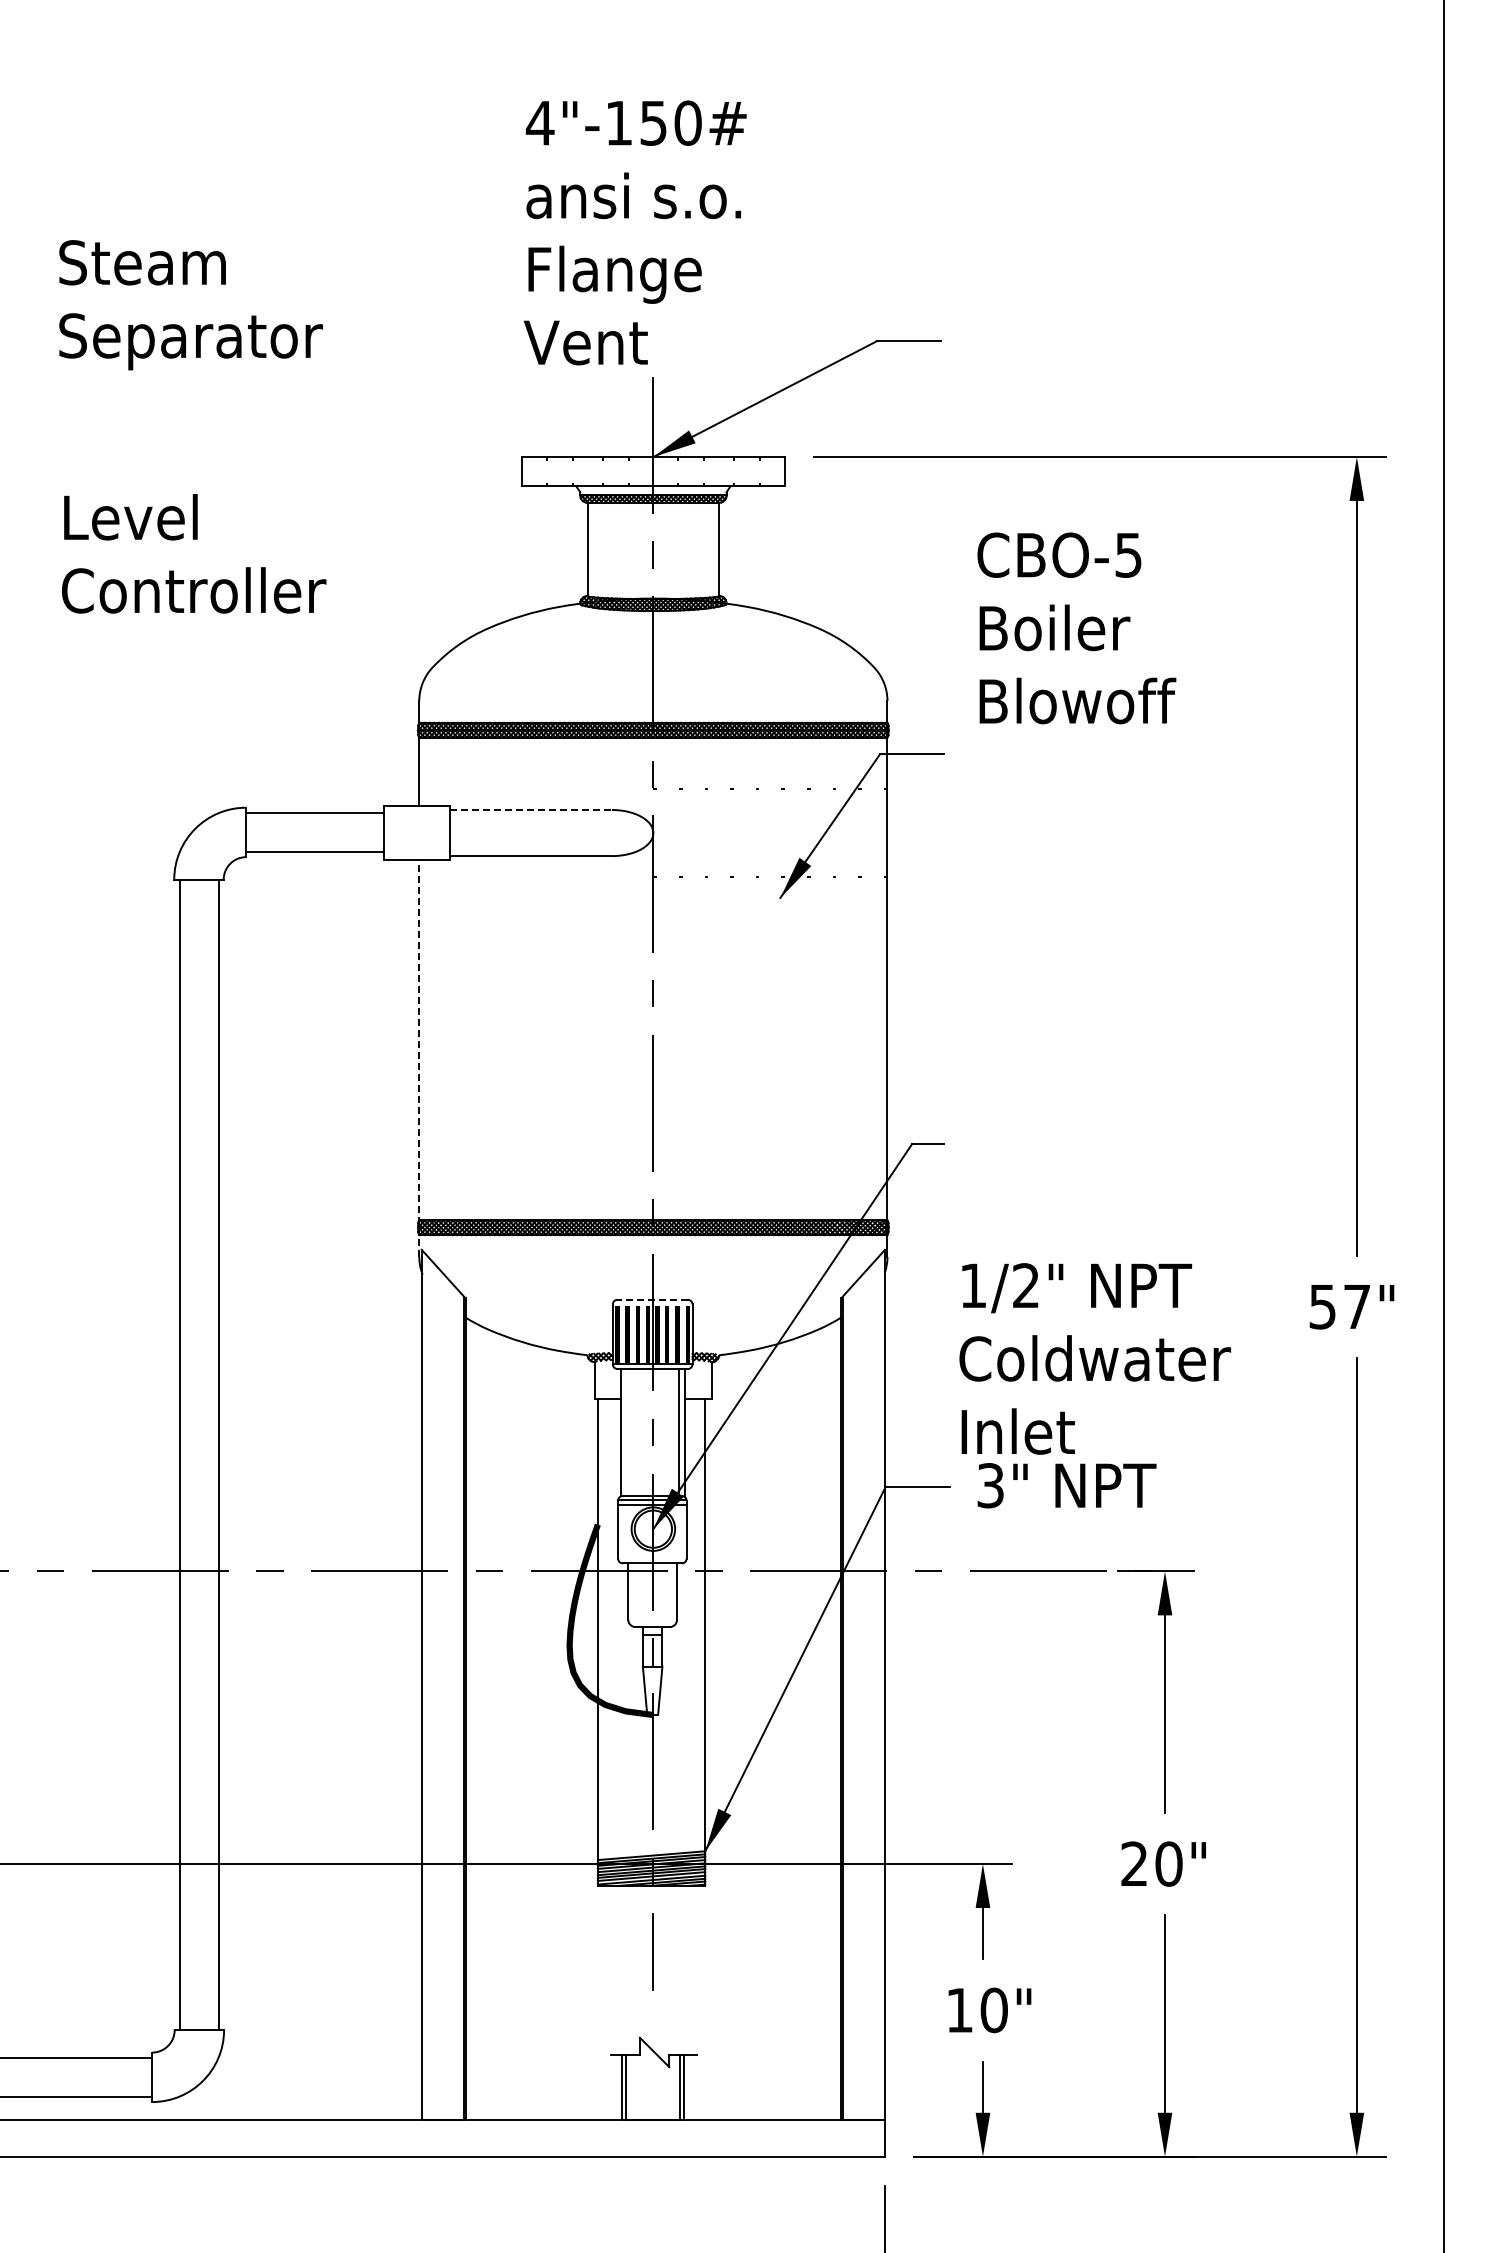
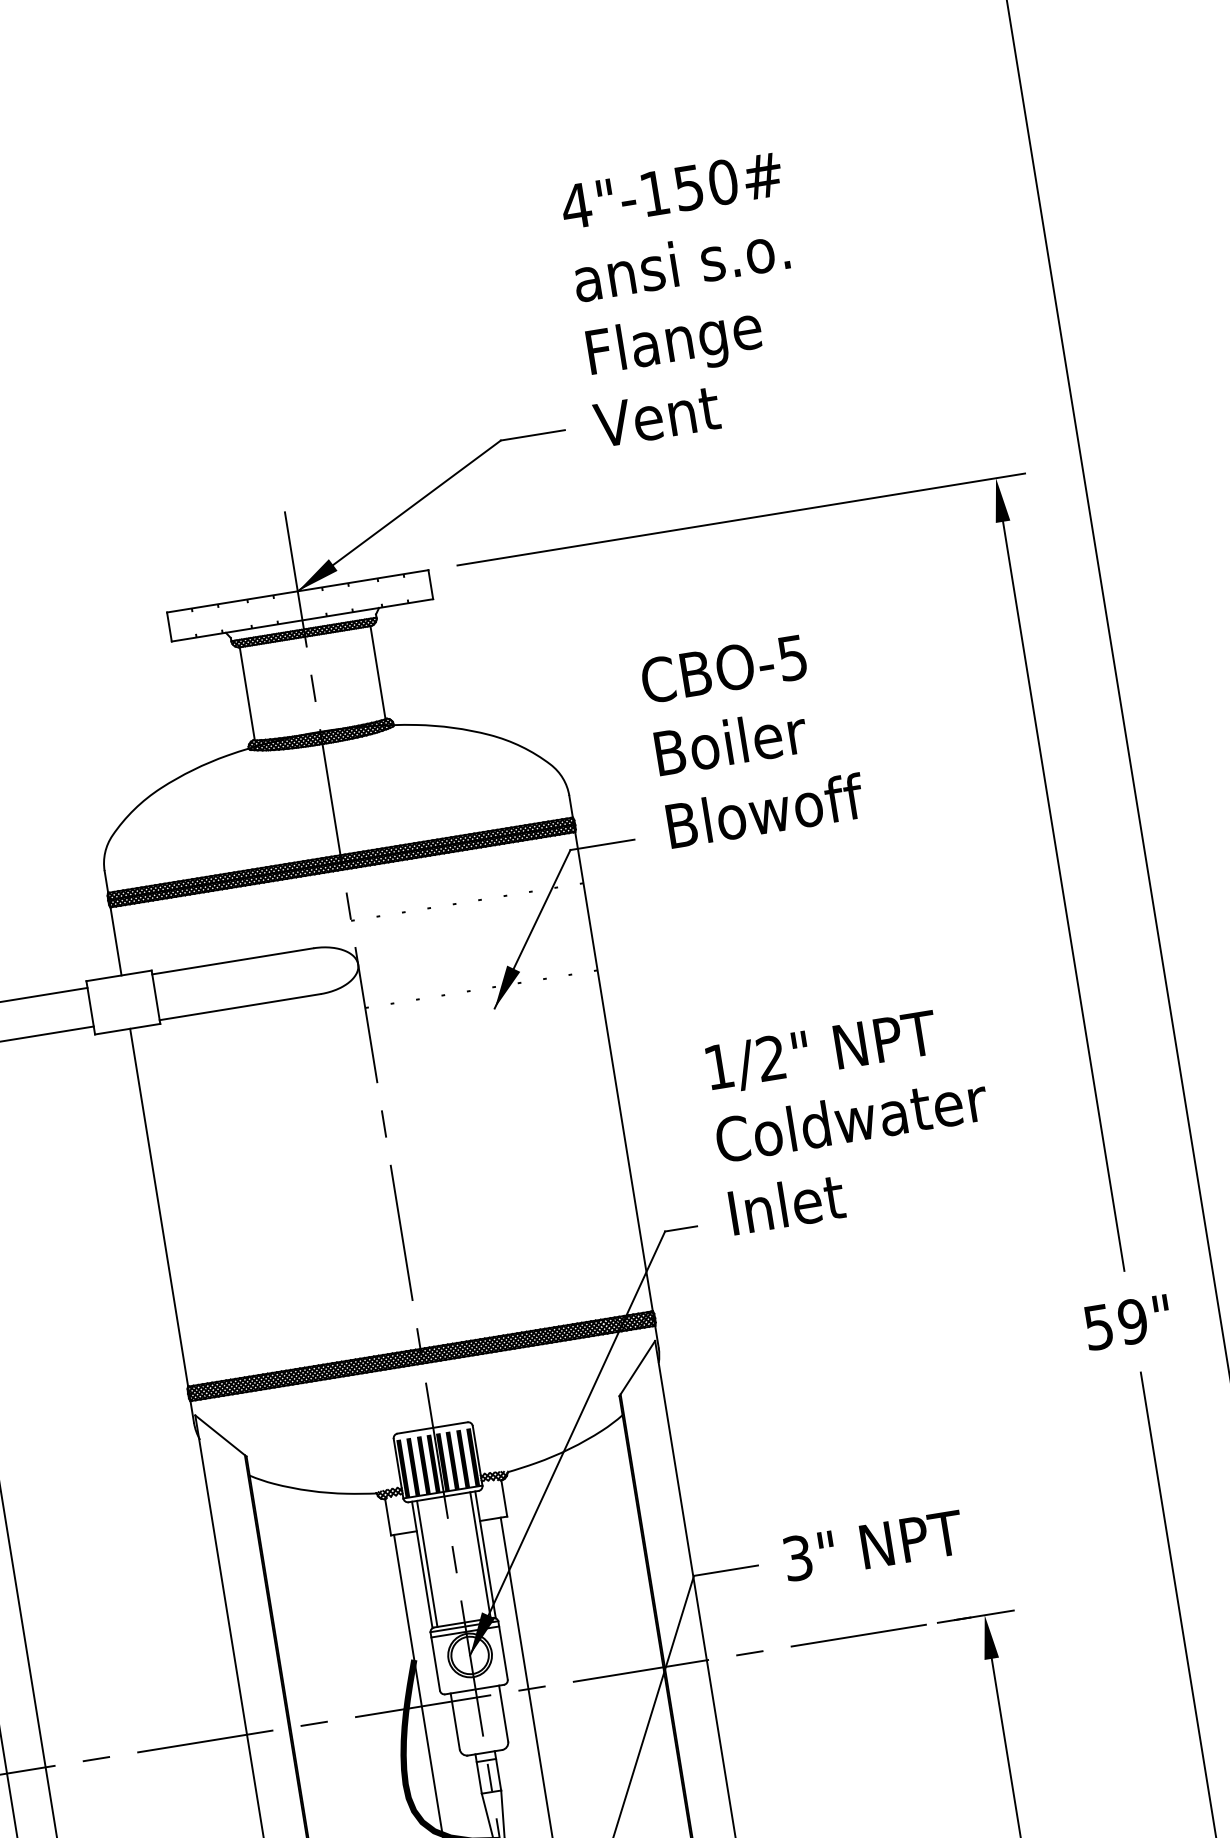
text: (635, 232) -> (688, 299), moved
text: (1076, 628) -> (752, 739), moved
line: (531, 810) -> (233, 961), dashed -> solid
line: (419, 1058) -> (162, 1225), dashed -> solid
line: (652, 1299) -> (432, 1427), dashed -> solid
text: (1356, 1306) -> (1132, 1321), 57" -> 59"
text: (1095, 1358) -> (851, 1119), moved
line: (625, 1431) -> (426, 1563), added

